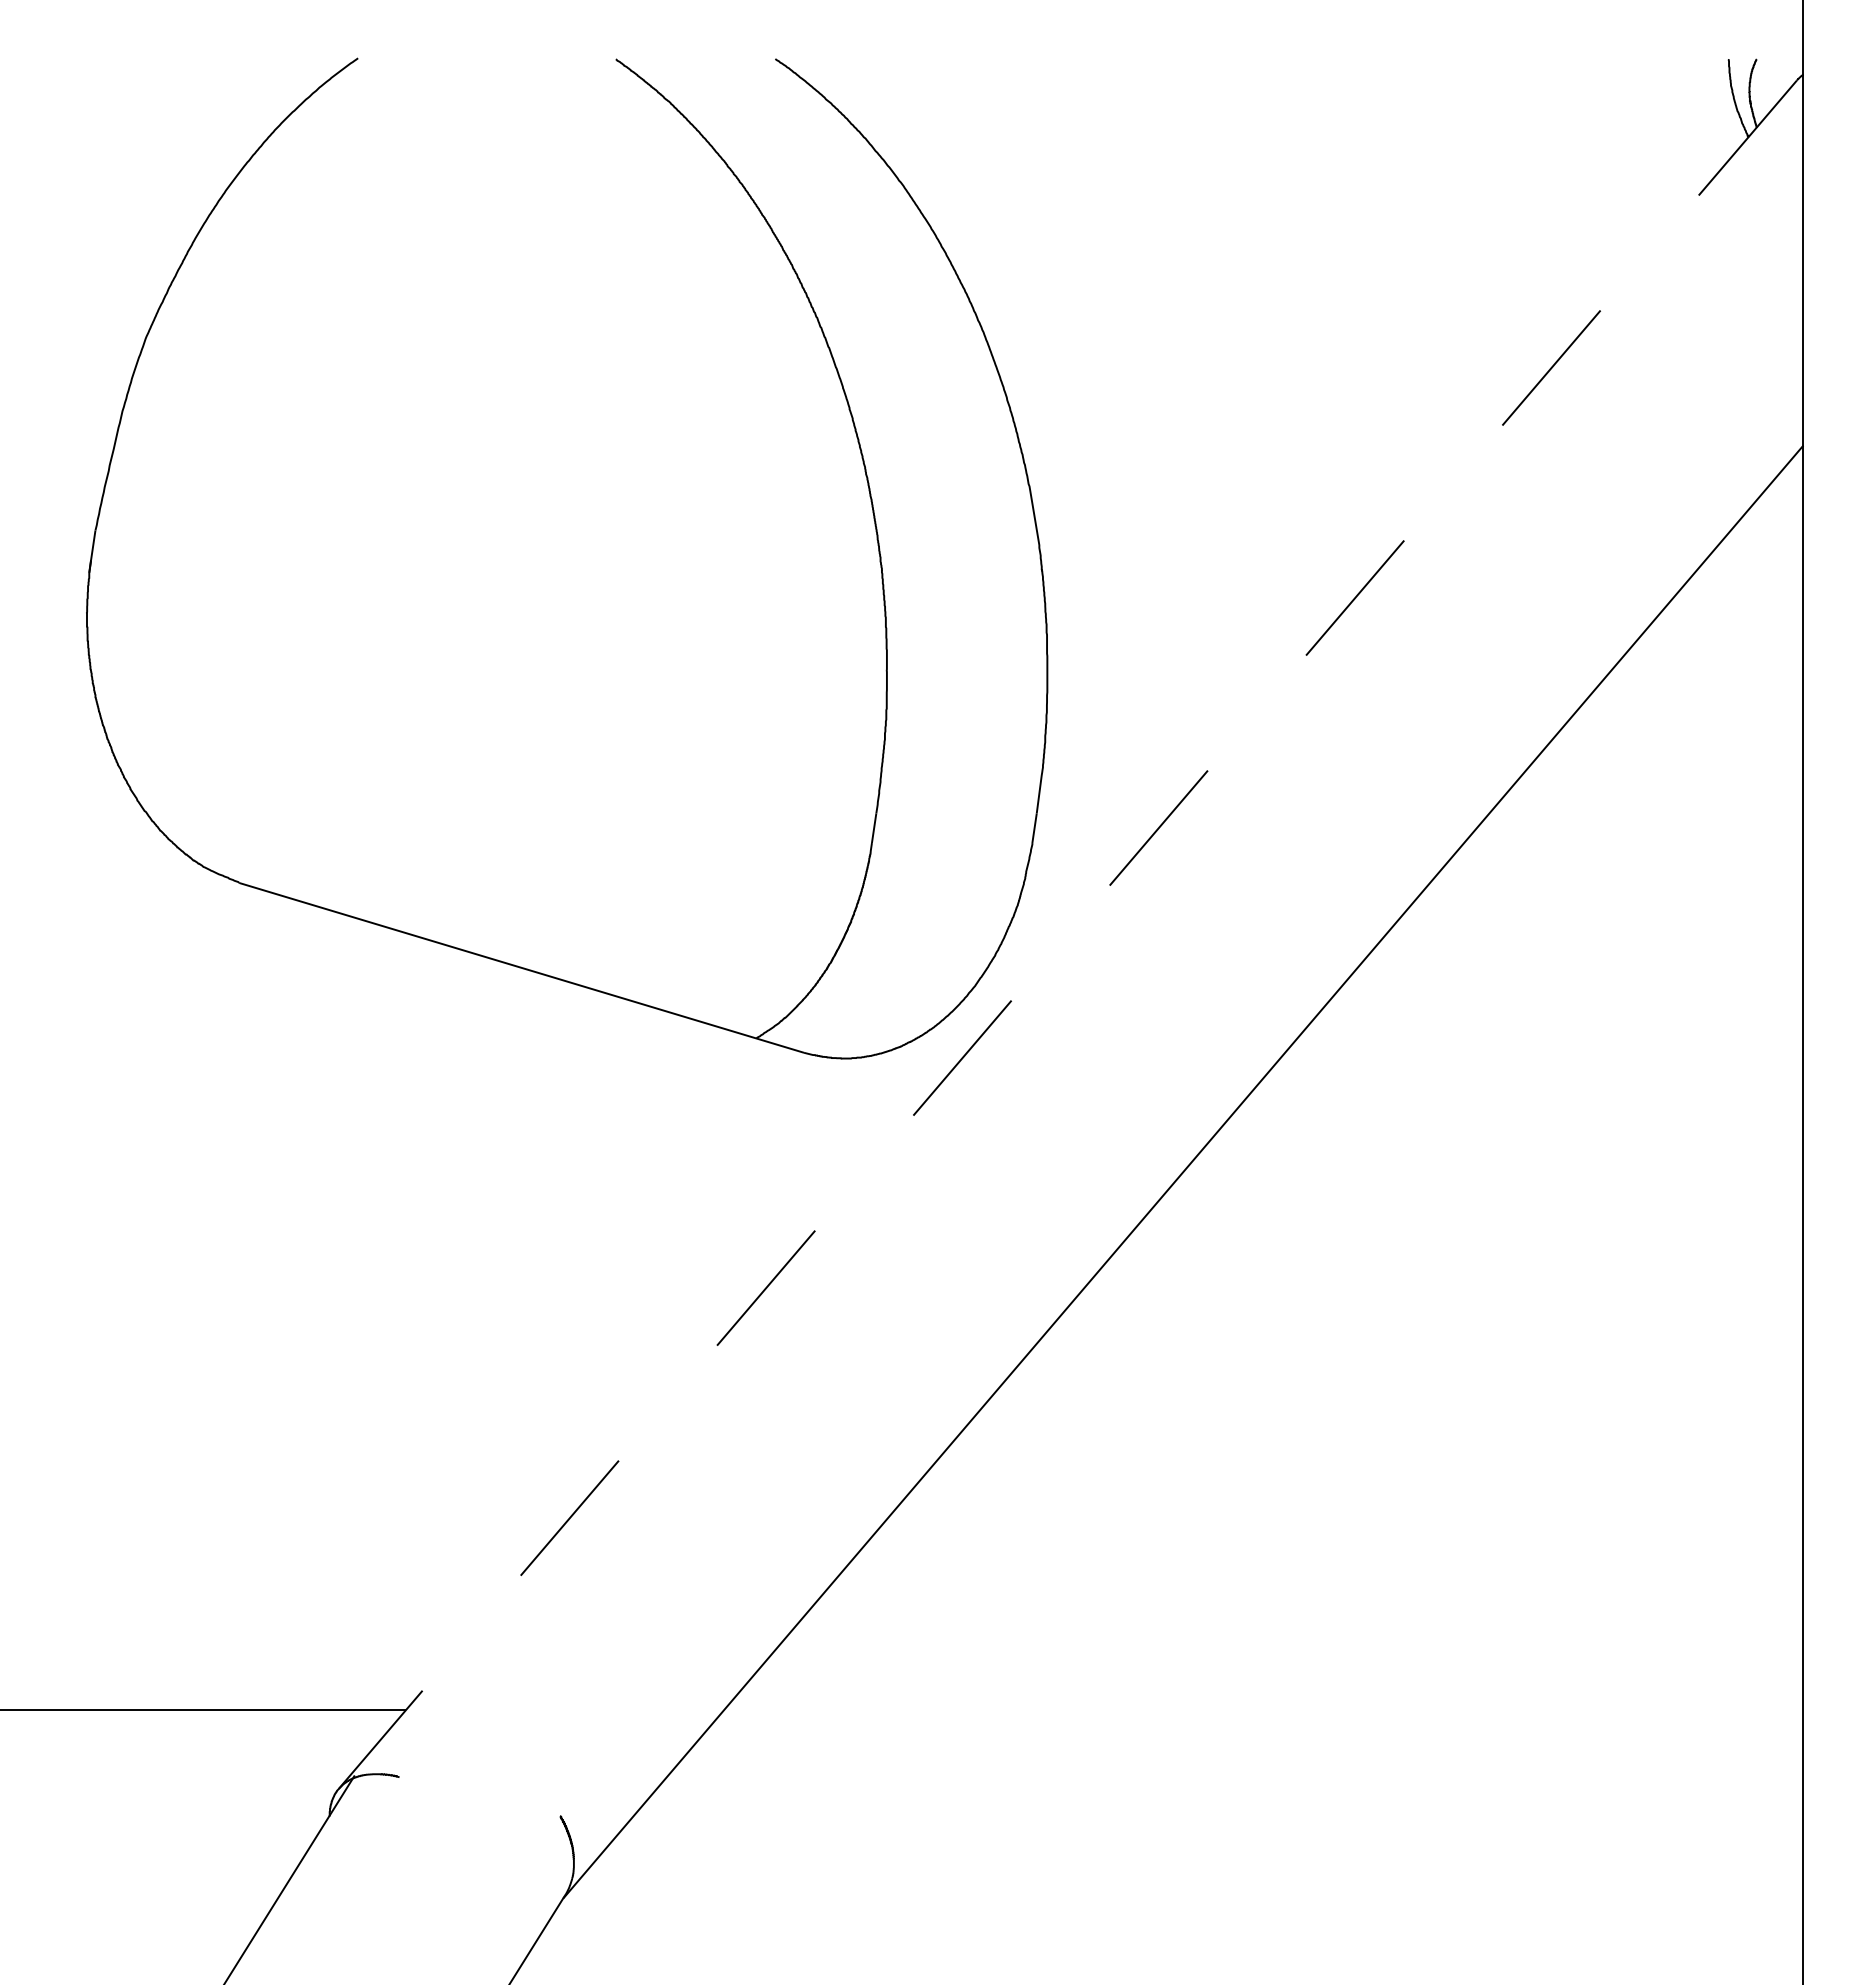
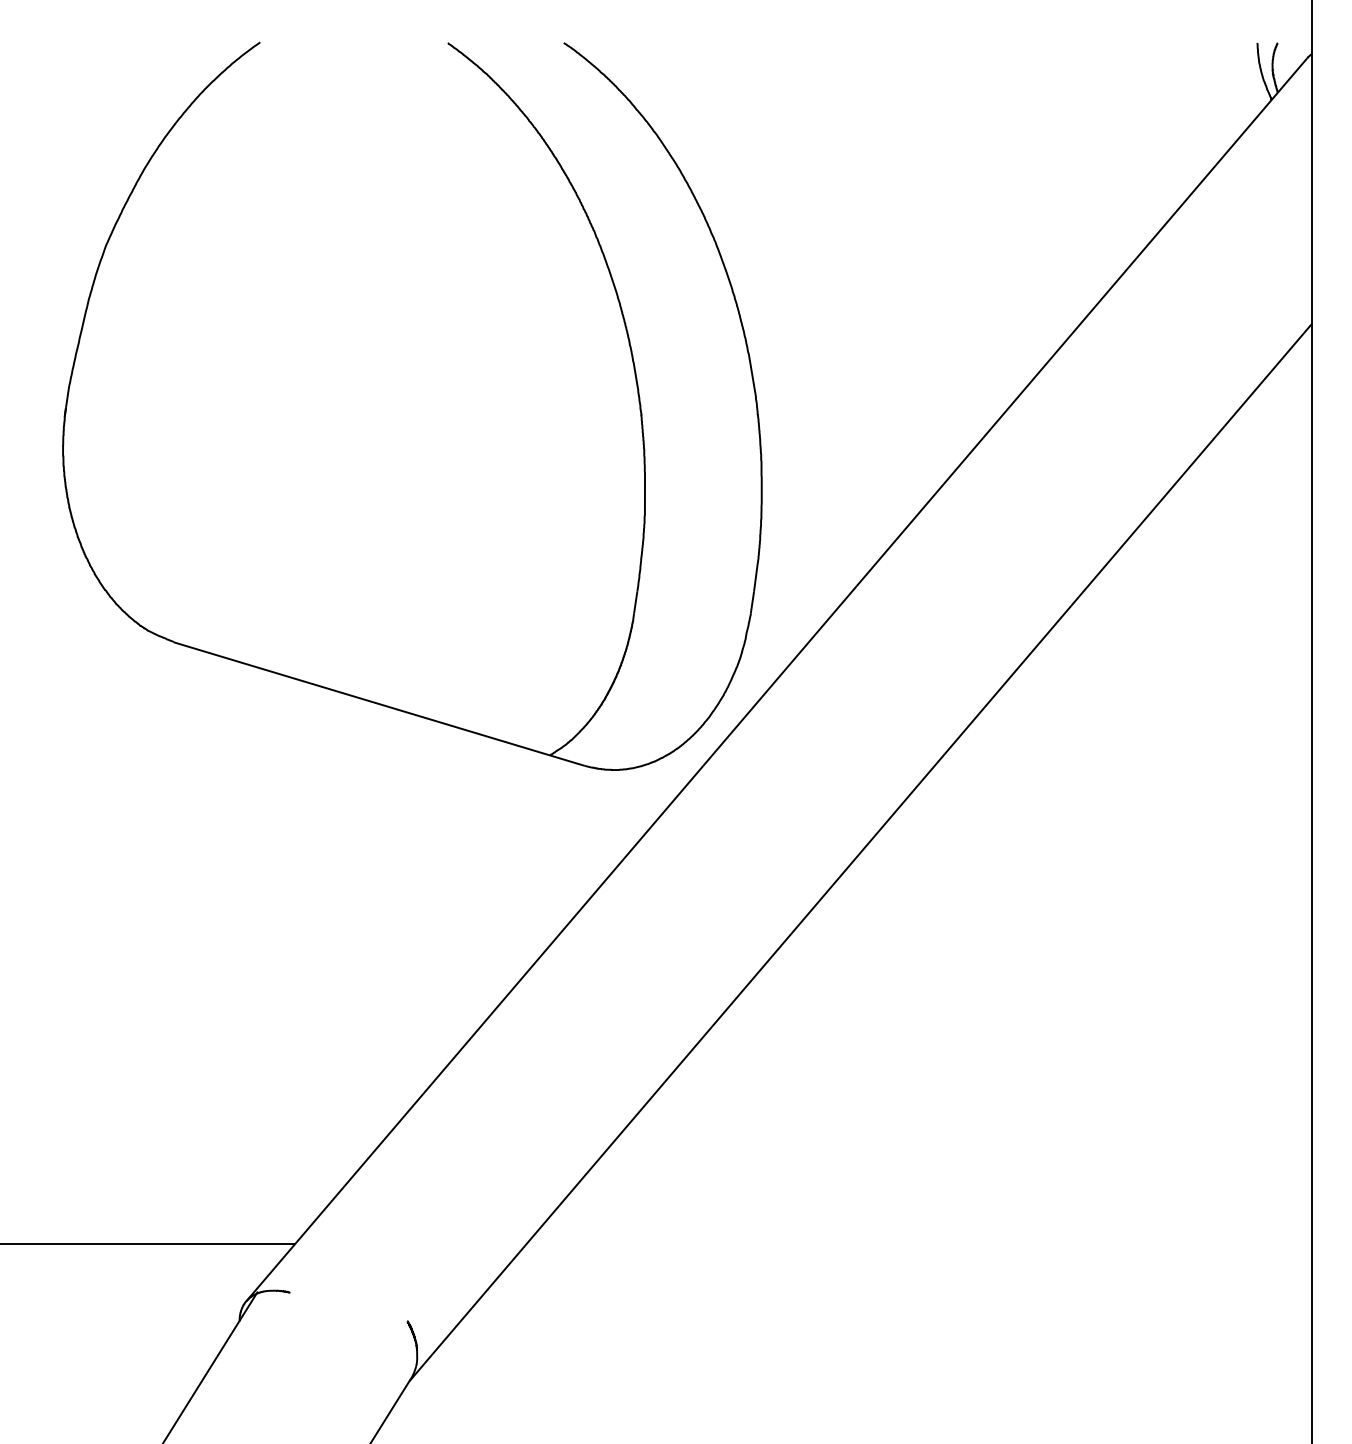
line: (1067, 935) -> (776, 680), dashed -> solid

